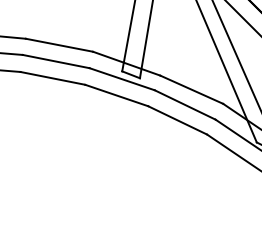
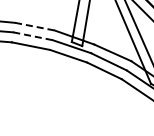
line: (60, 44) -> (35, 26), solid -> dashed
line: (57, 61) -> (33, 36), solid -> dashed

